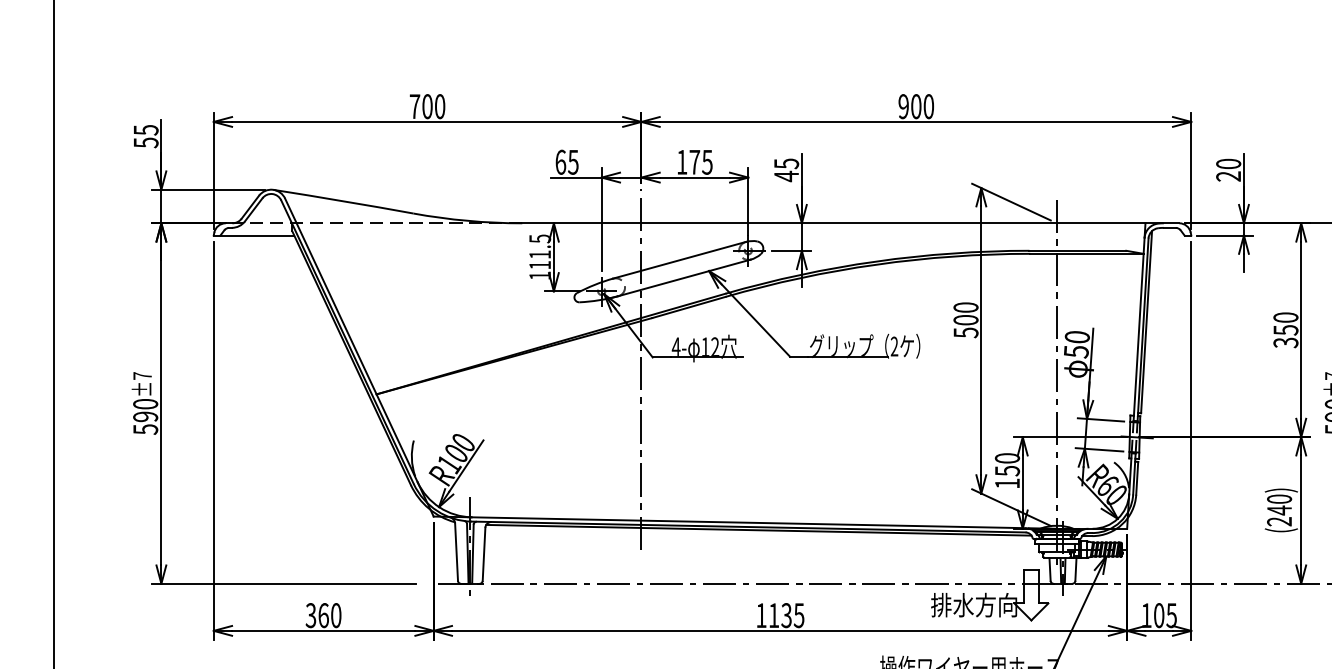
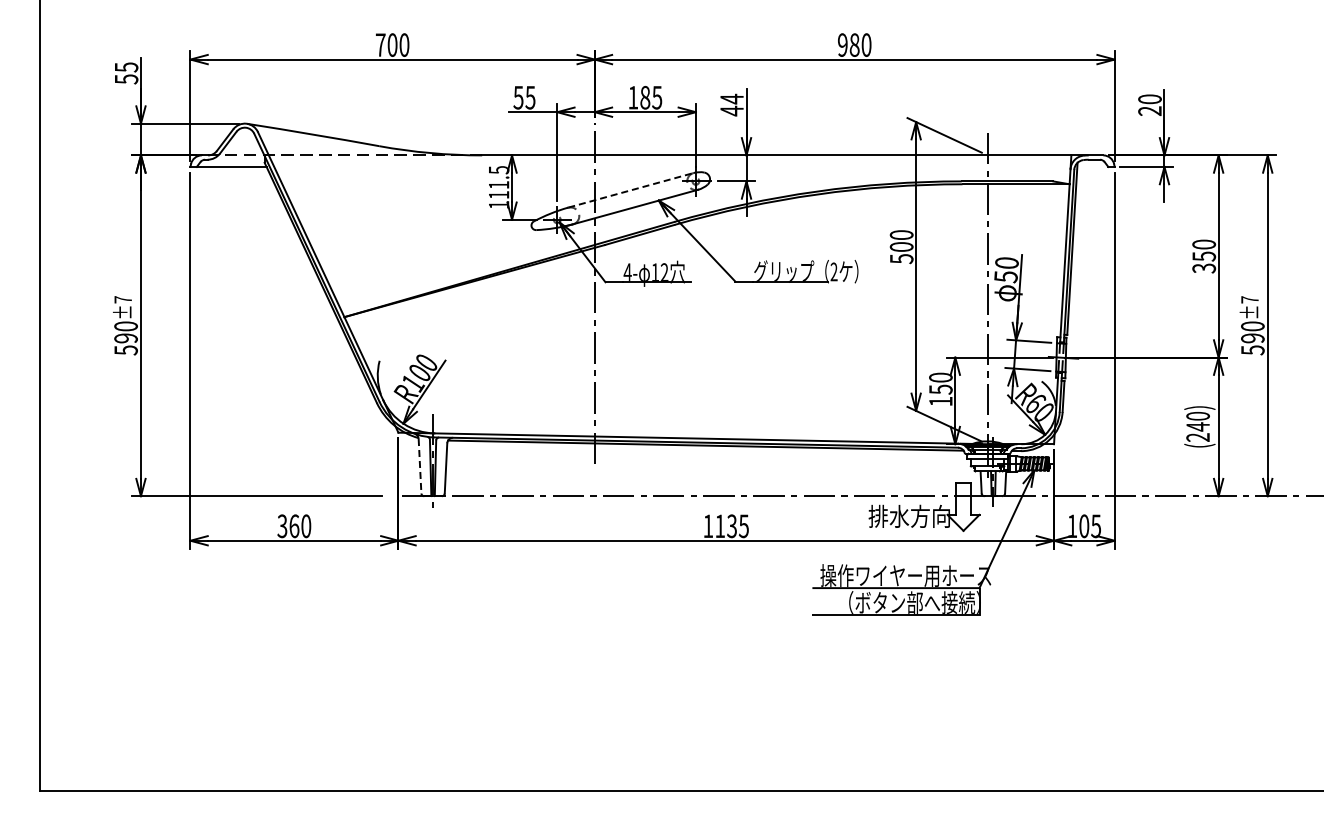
text: (916, 107) -> (854, 45), 900 -> 980
text: (560, 162) -> (518, 97), 65 -> 55
text: (695, 162) -> (645, 97), 175 -> 185
text: (785, 163) -> (731, 98), 45 -> 44
line: (679, 260) -> (630, 190), solid -> dashed
line: (457, 552) -> (420, 466), solid -> dashed

